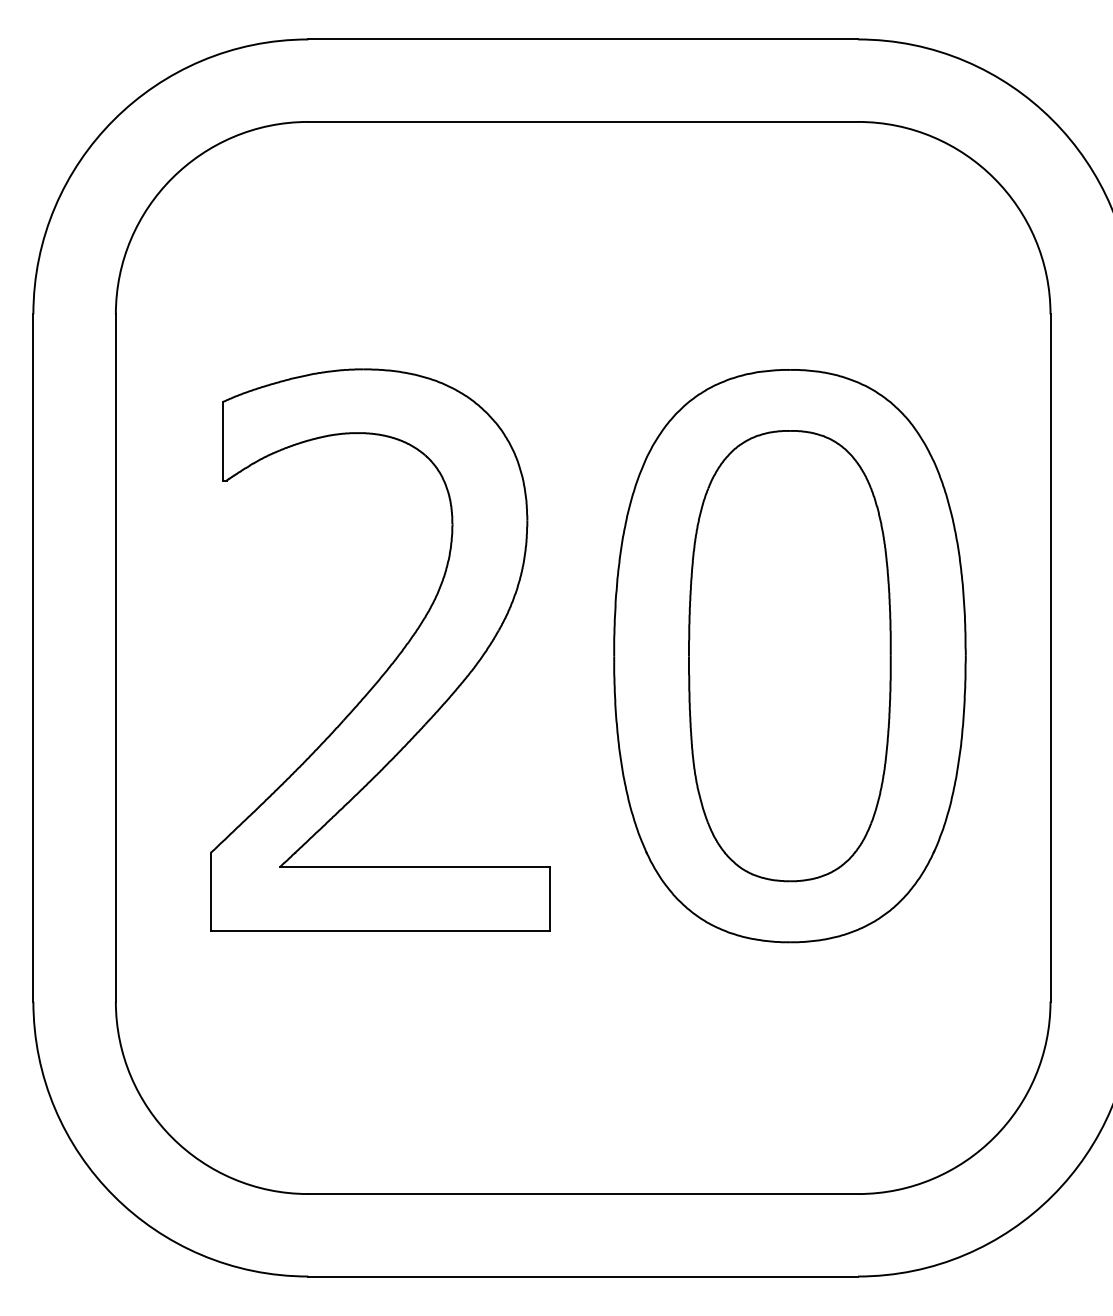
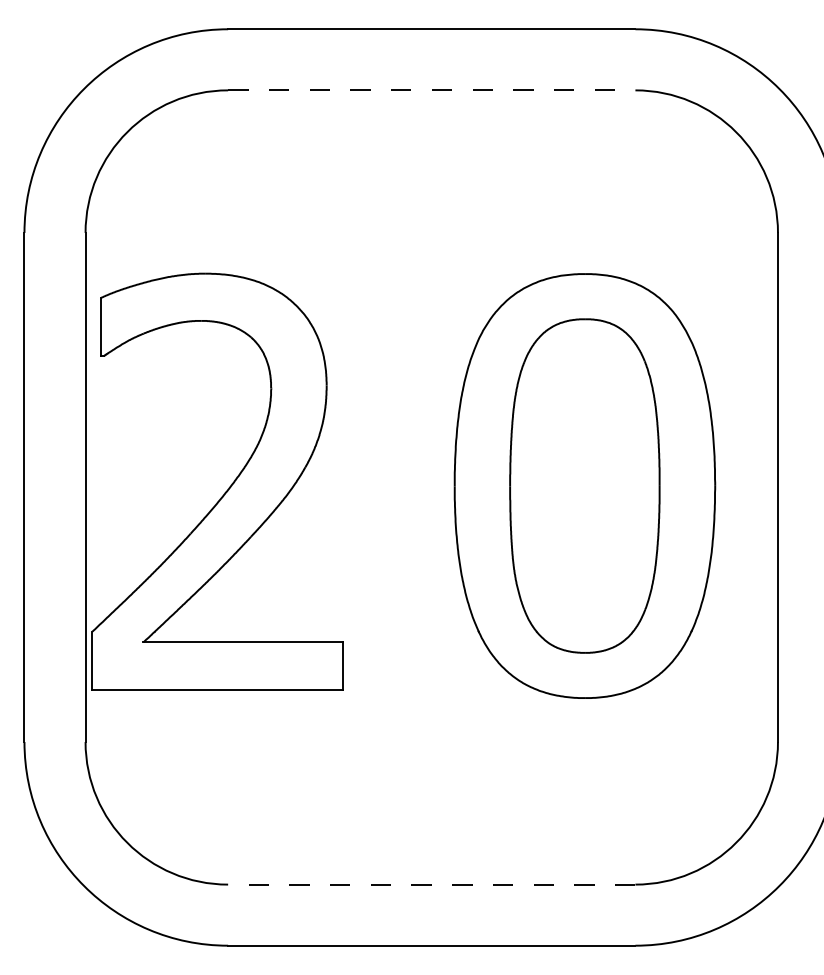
line: (583, 121) -> (432, 90), solid -> dashed
part: (393, 660) -> (227, 489), moved
line: (583, 1194) -> (432, 884), solid -> dashed

